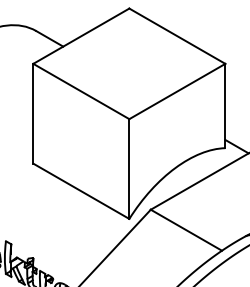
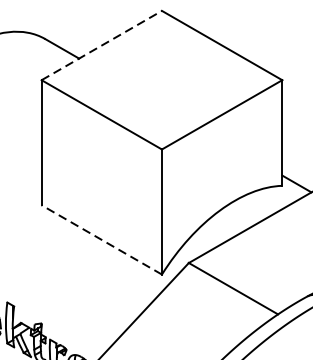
line: (81, 35) -> (101, 44), solid -> dashed
line: (80, 191) -> (100, 240), solid -> dashed

